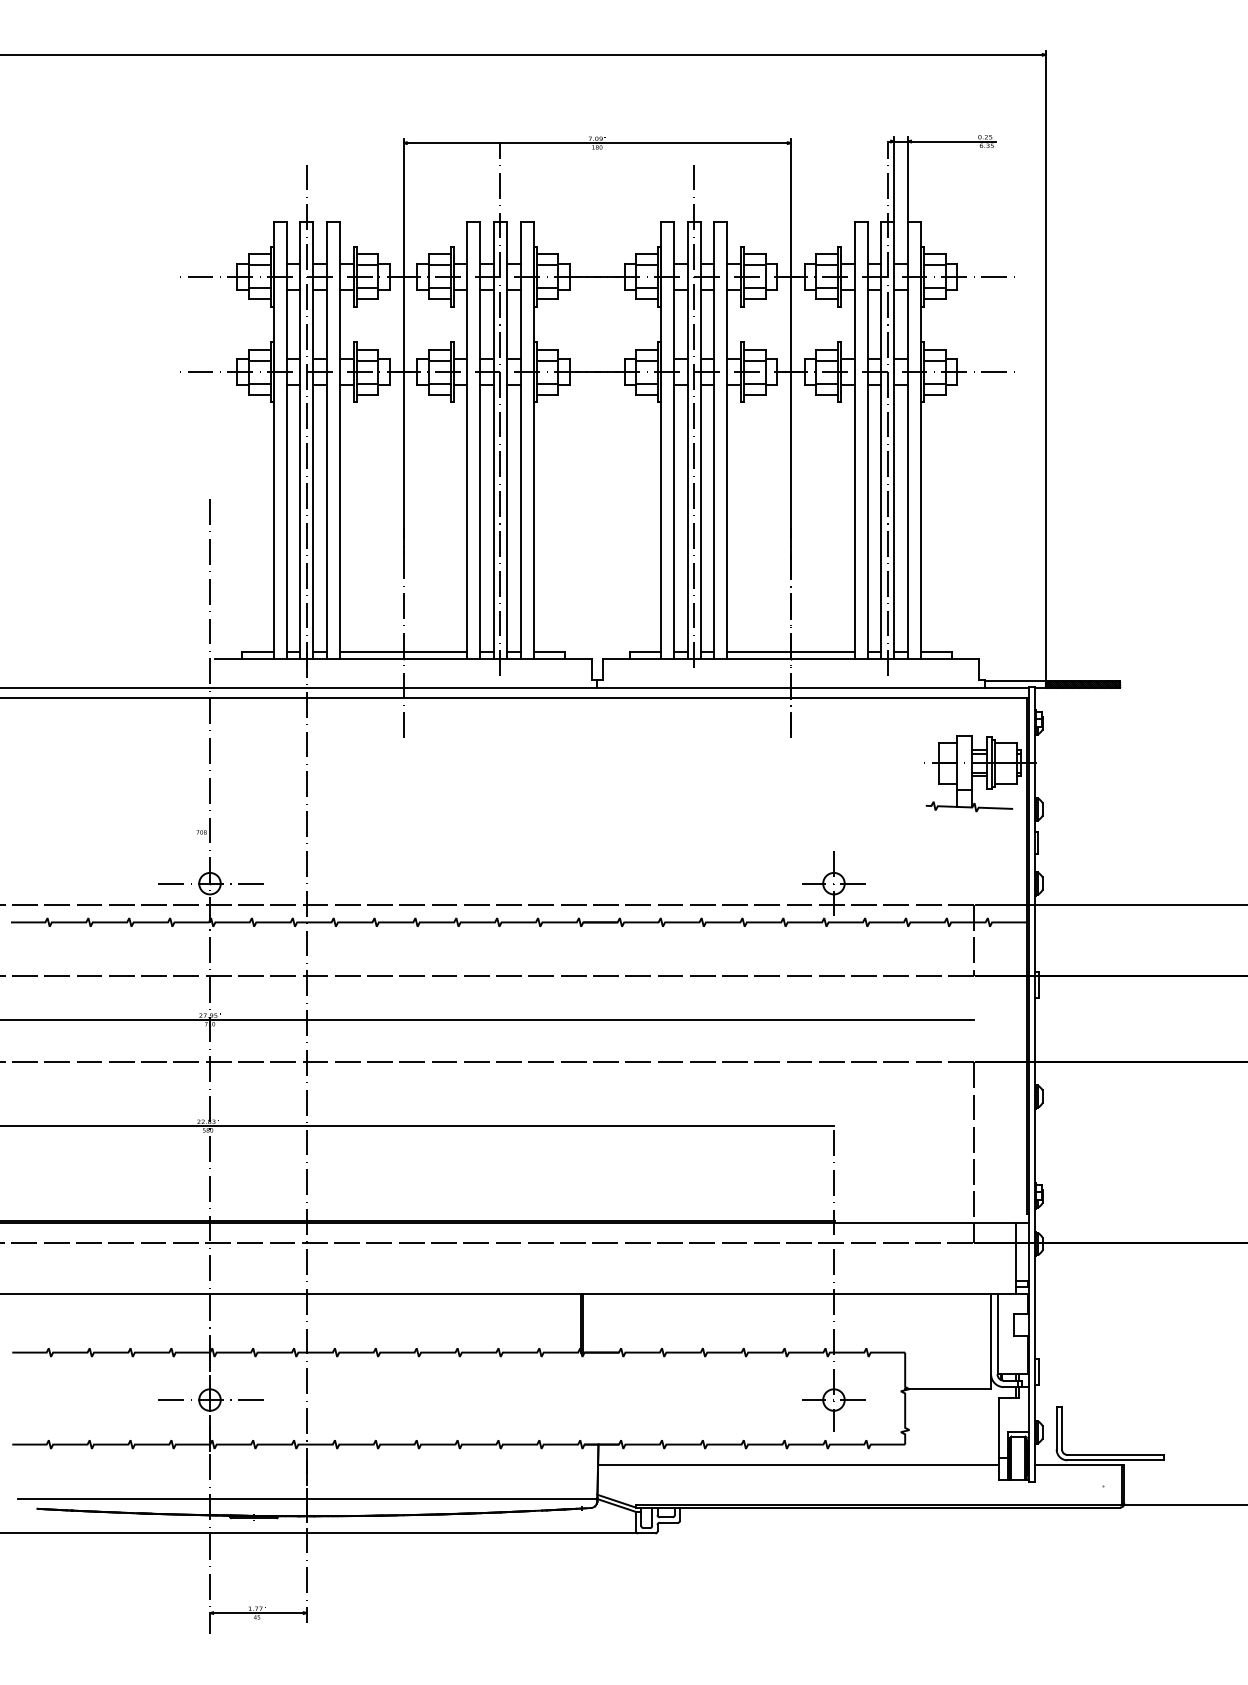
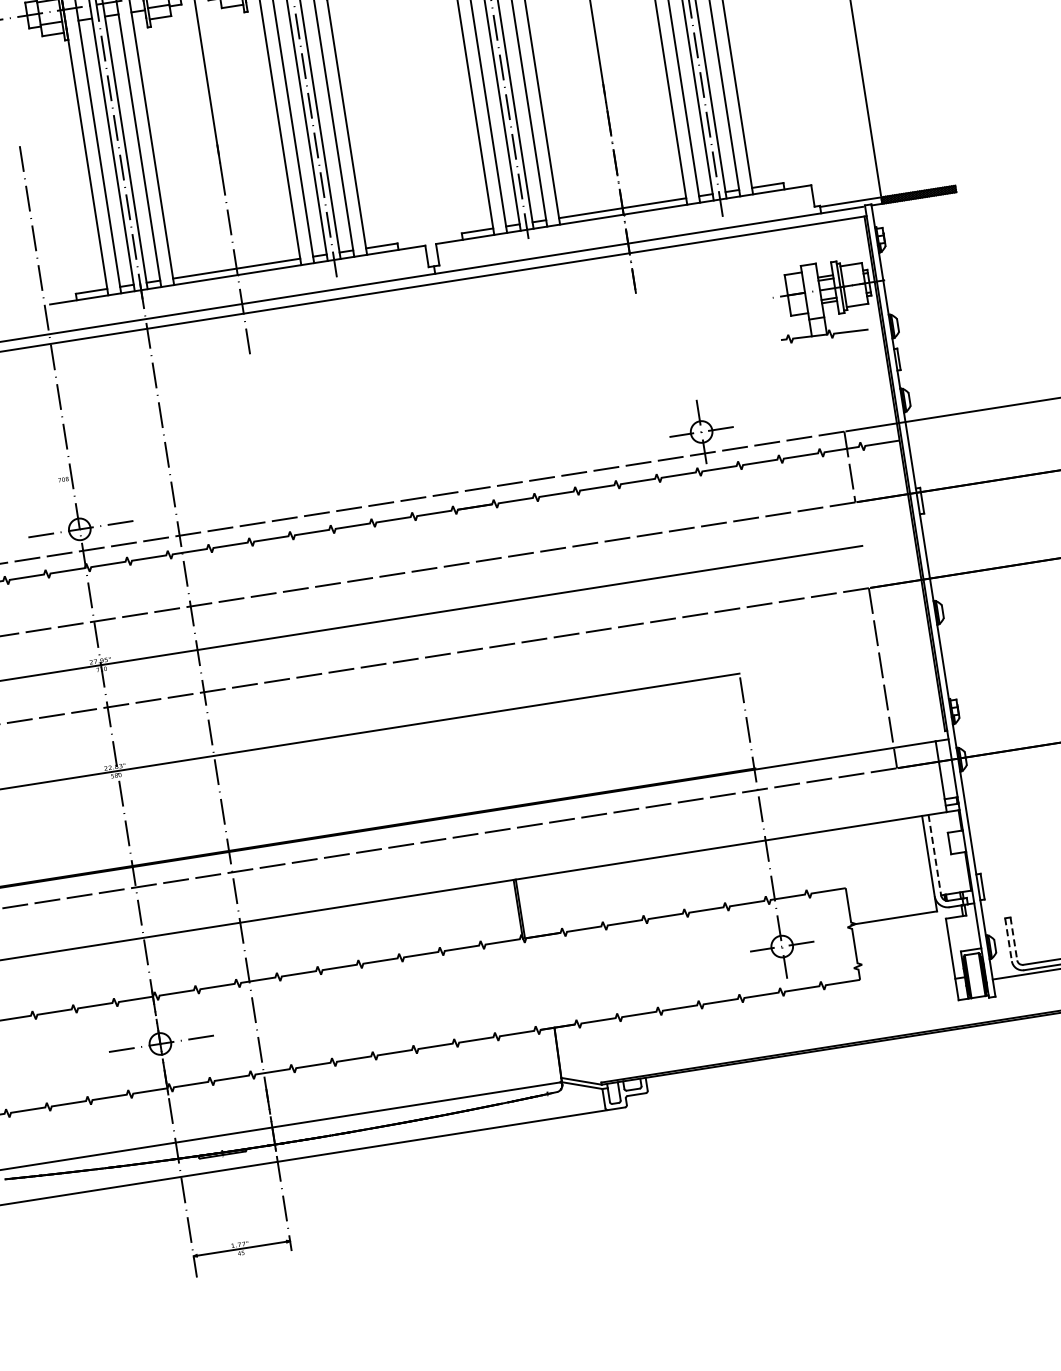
line: (997, 1334) -> (934, 855), solid -> dashed
line: (1056, 1428) -> (1008, 940), solid -> dashed
line: (1062, 1428) -> (1014, 939), solid -> dashed
line: (798, 1464) -> (756, 1016), removed

